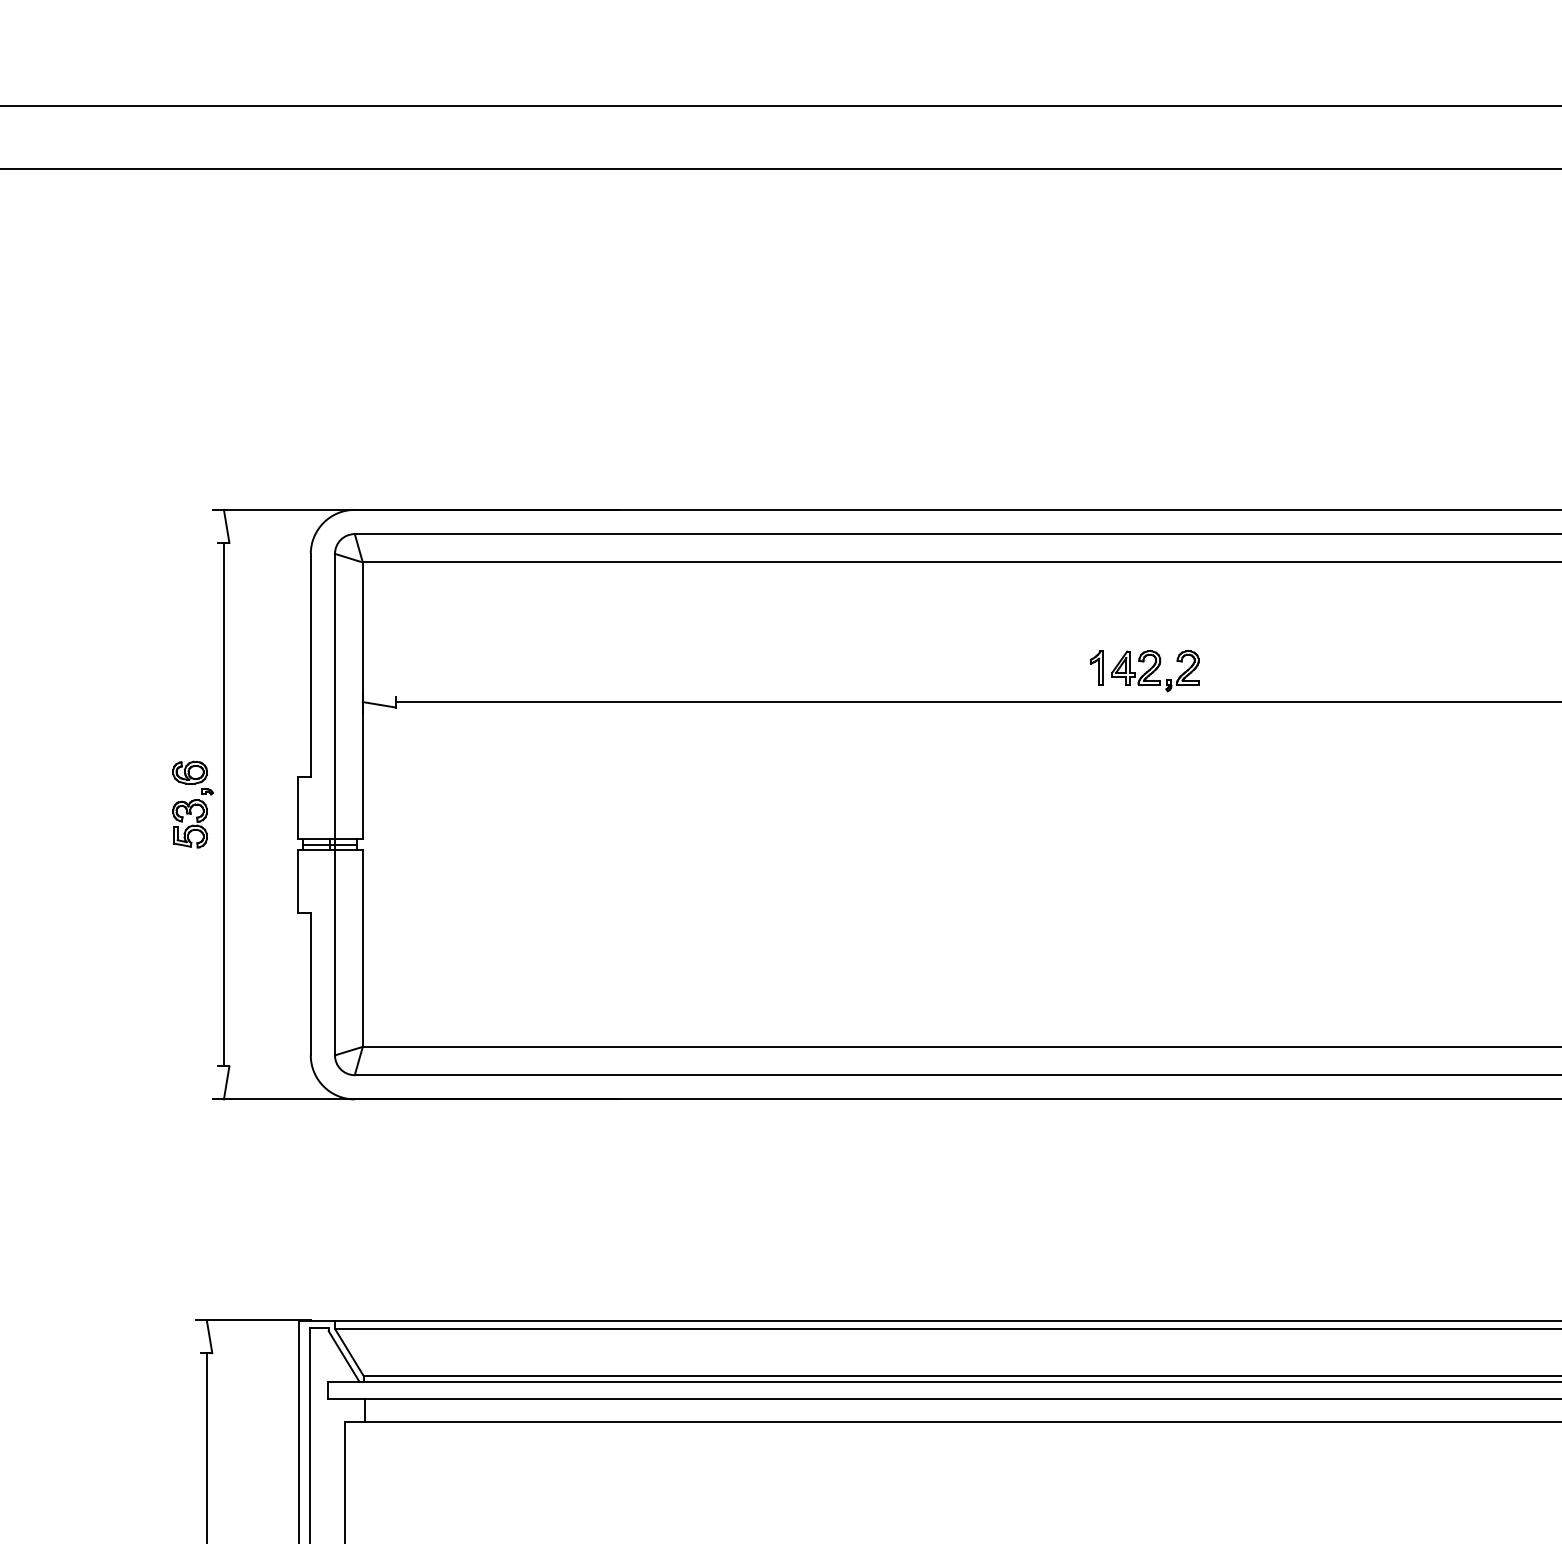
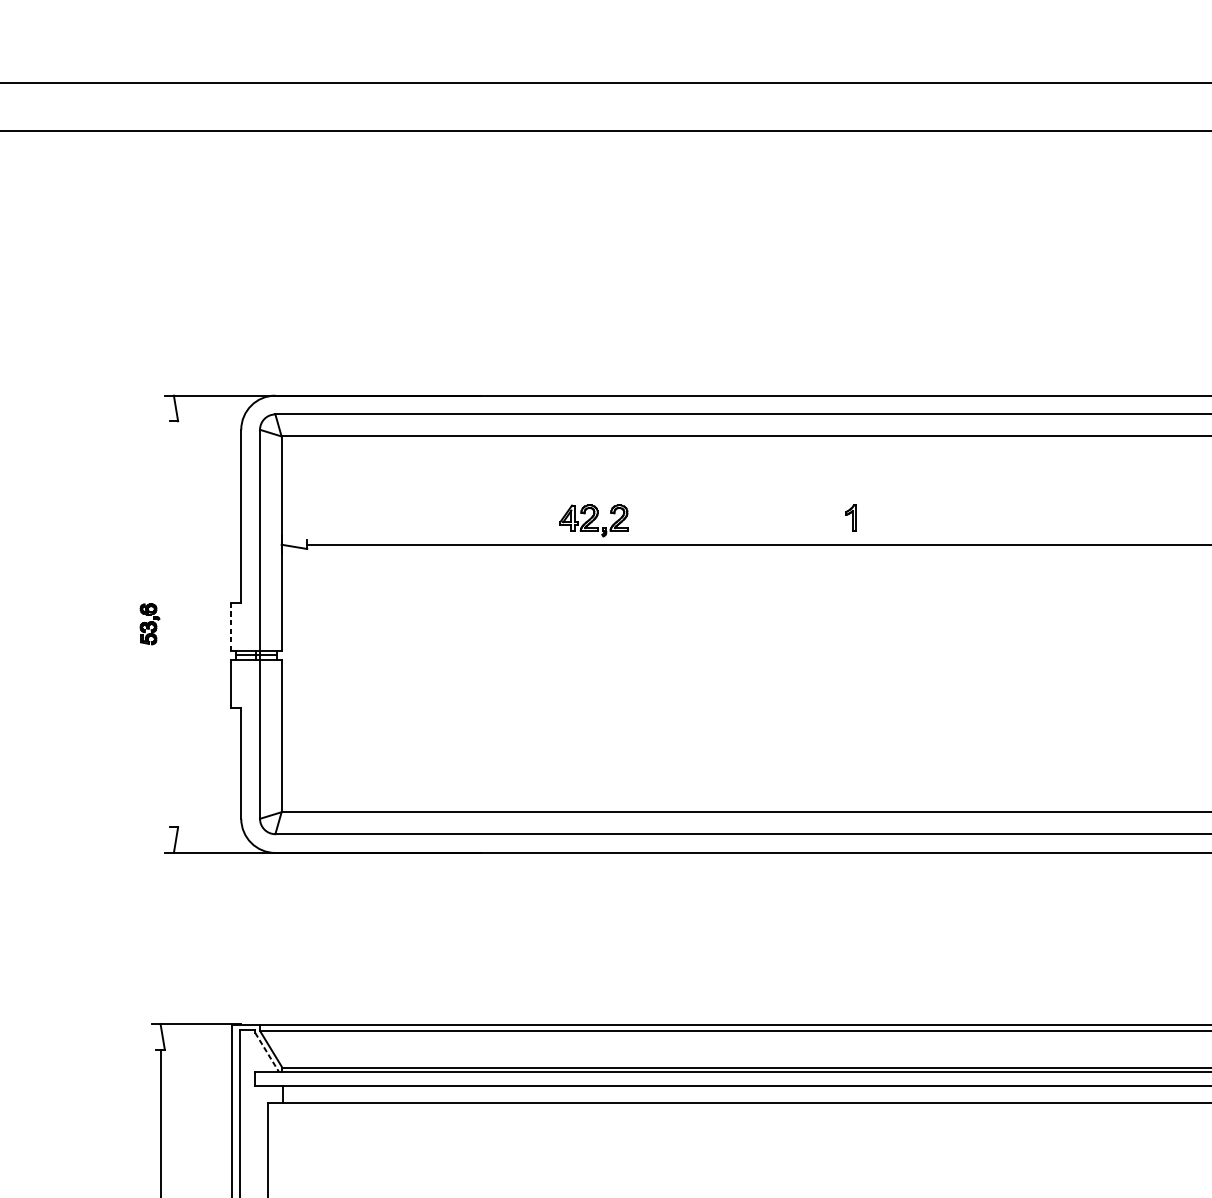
part: (1155, 671) -> (593, 521), moved
part: (192, 804) -> (149, 624), size x0.6
line: (223, 804) -> (173, 624), removed
line: (297, 808) -> (230, 627), solid -> dashed
line: (344, 1356) -> (267, 1052), solid -> dashed

